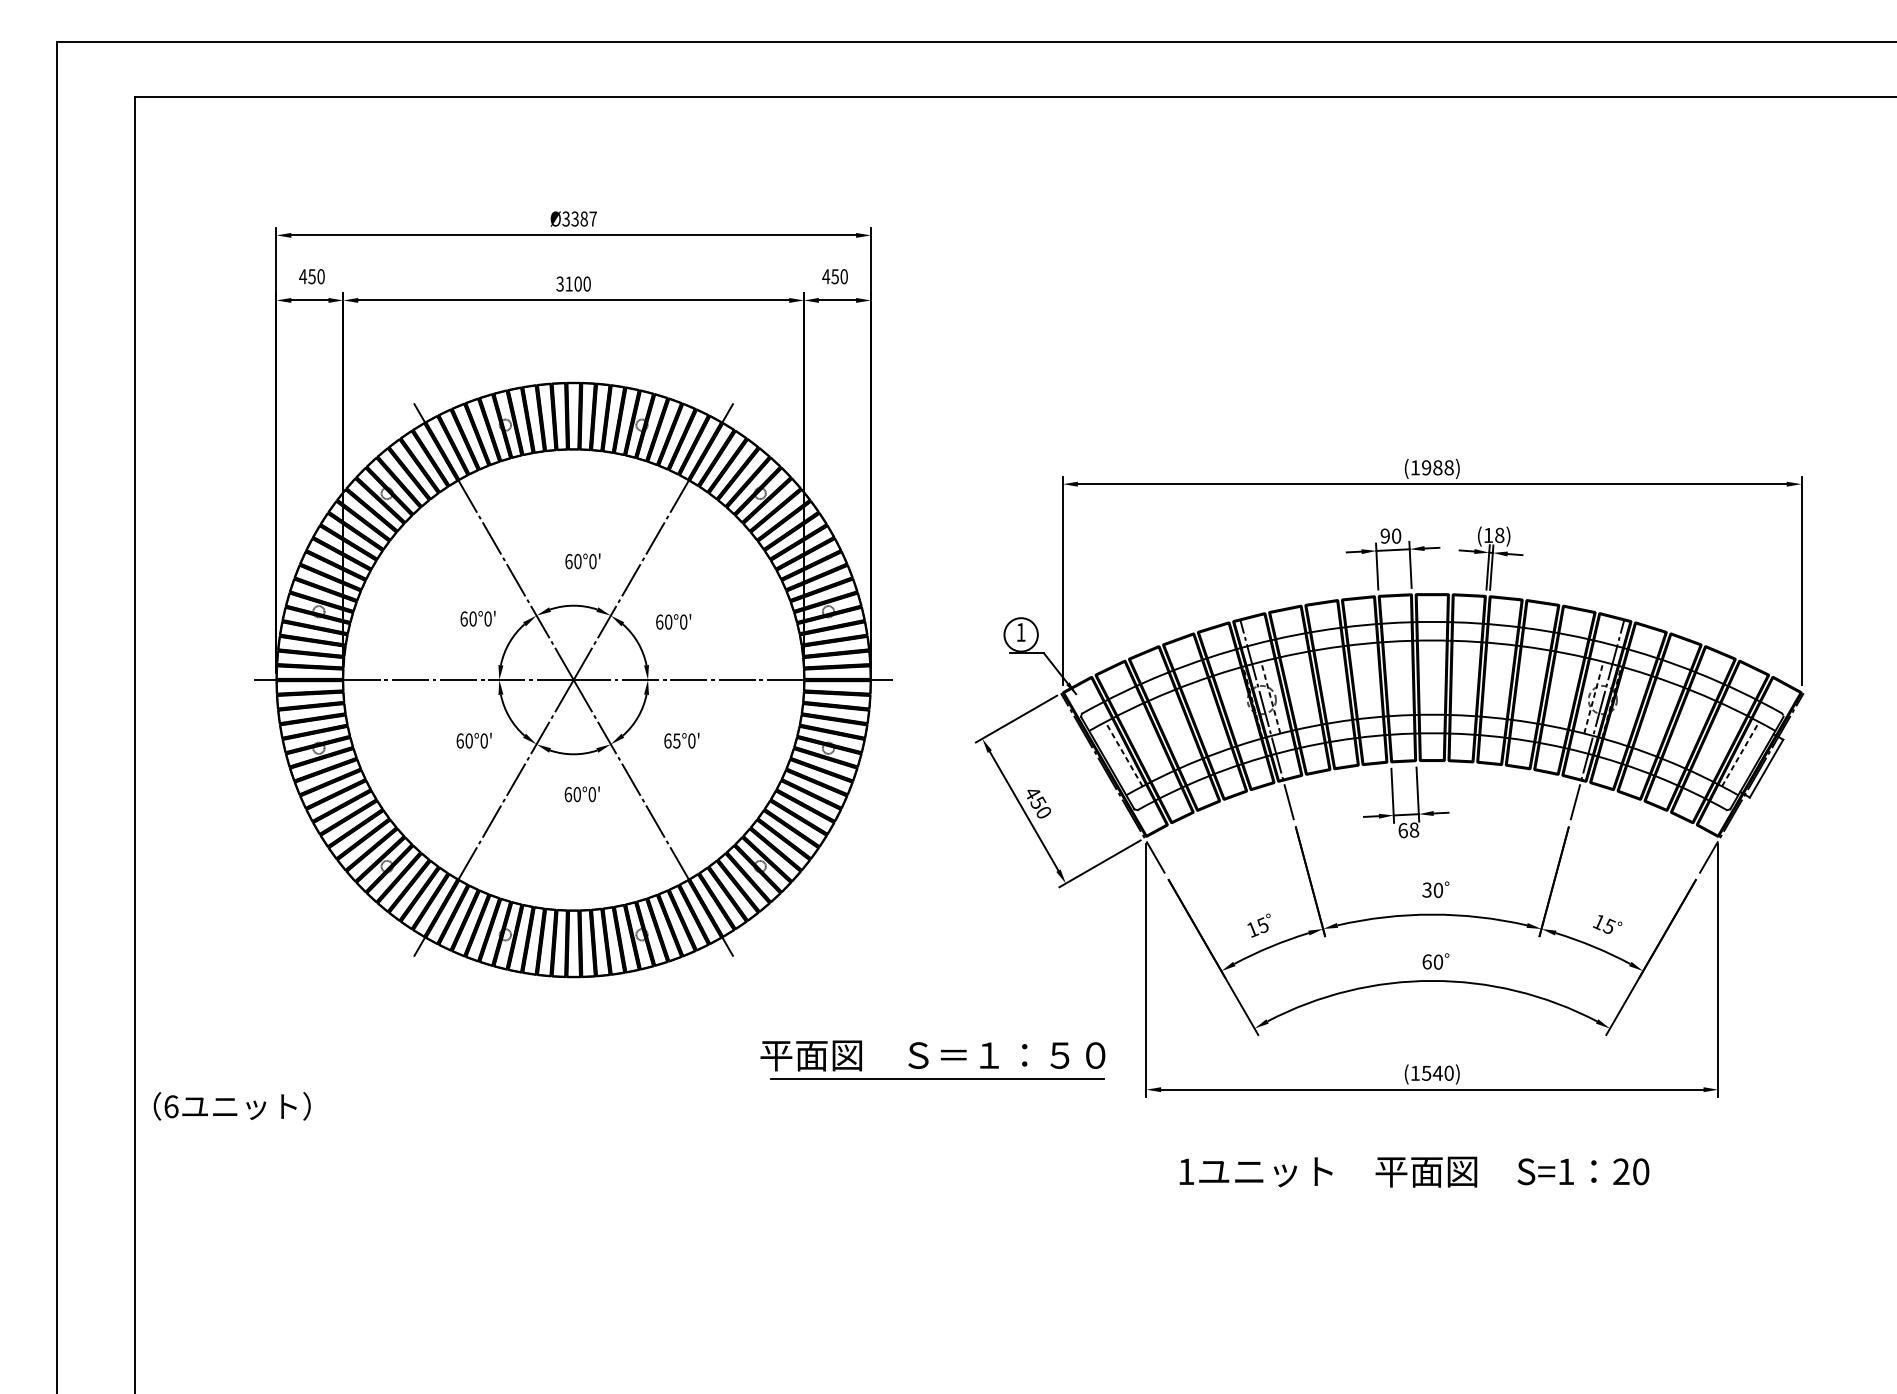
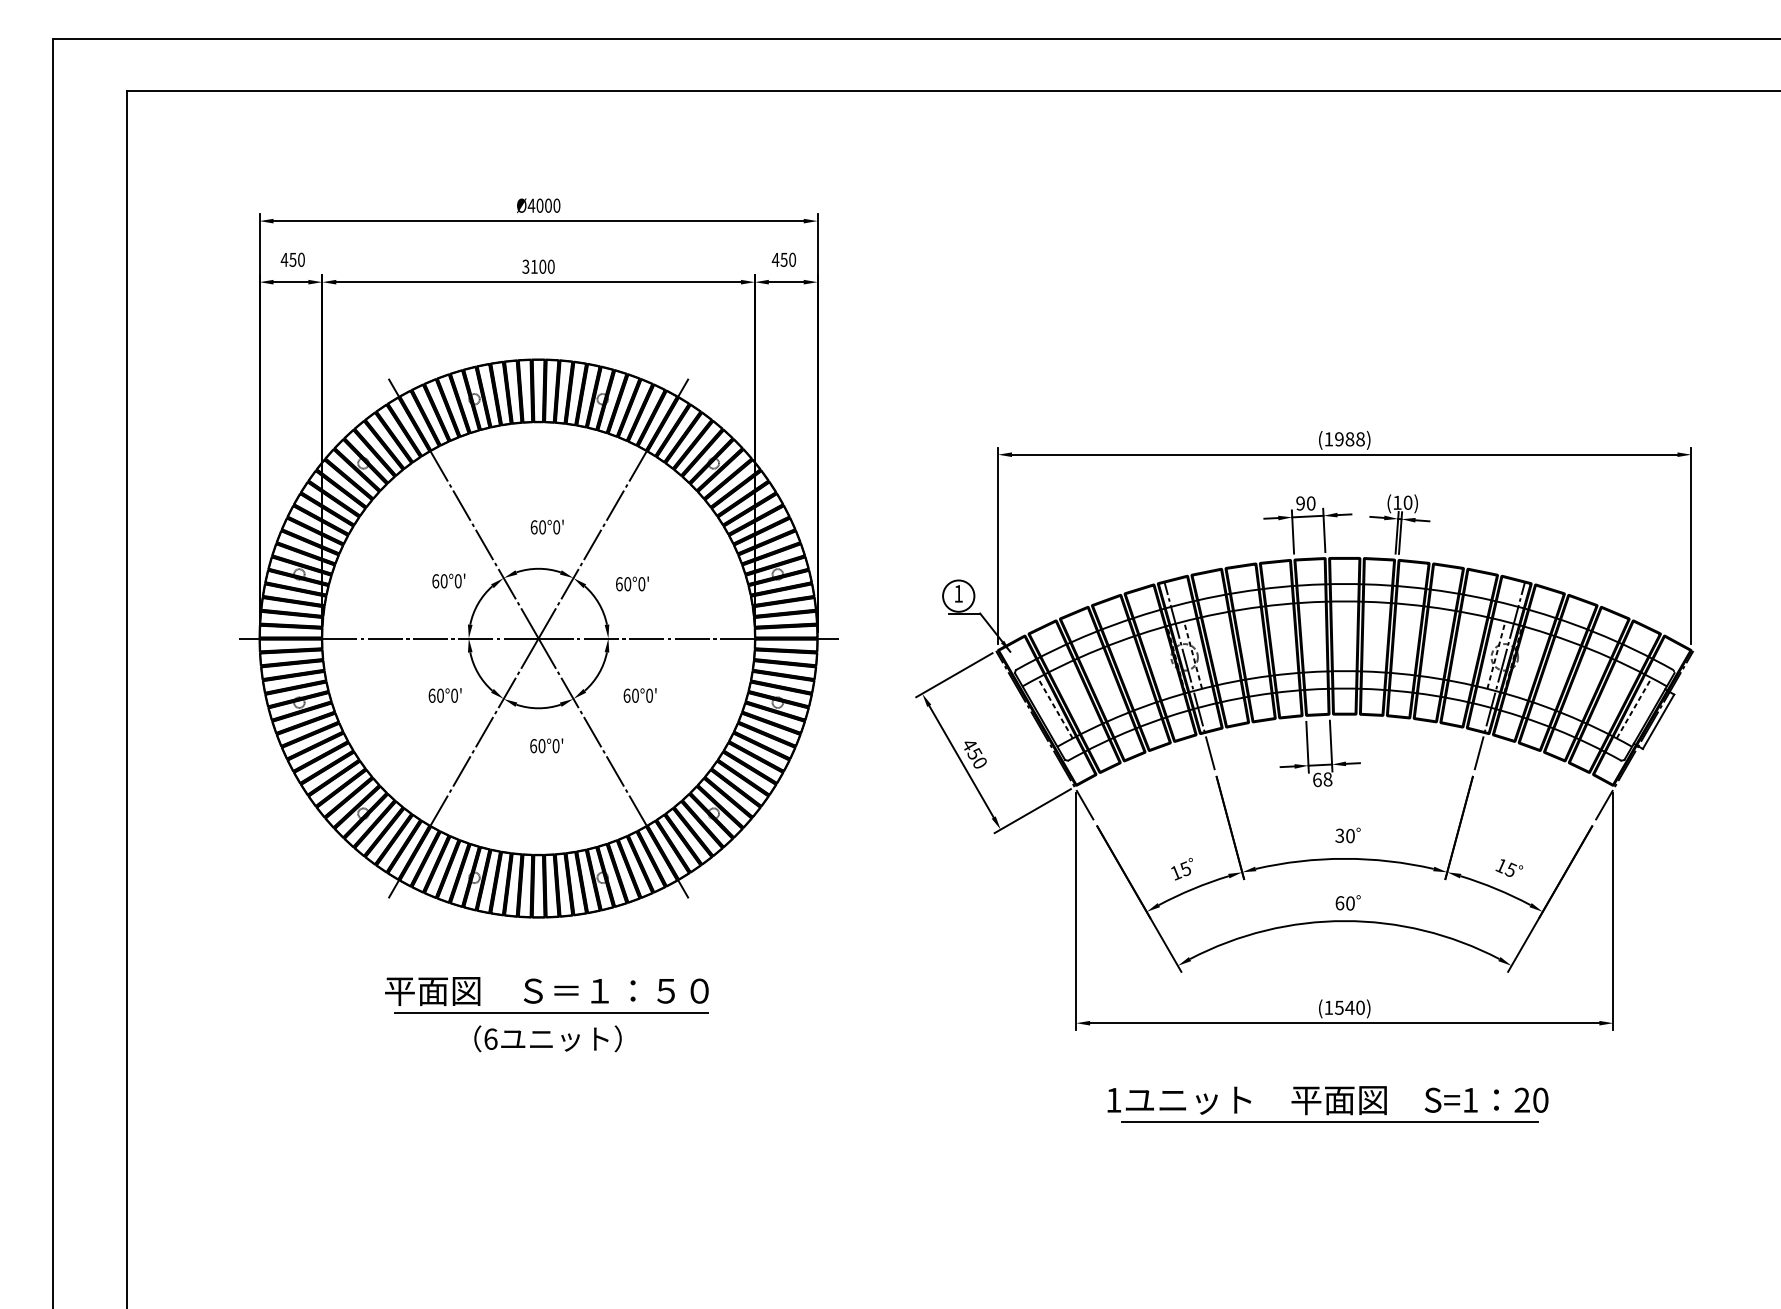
text: (578, 218) -> (543, 205), Ø3387 -> Ø4000
text: (1499, 535) -> (1407, 502), (18) -> (10)
text: (676, 740) -> (635, 695), 65°0' -> 60°0'
part: (932, 1060) -> (546, 995), moved
text: (231, 1105) -> (547, 1038), moved
line: (1417, 1195) -> (1330, 1122), added

